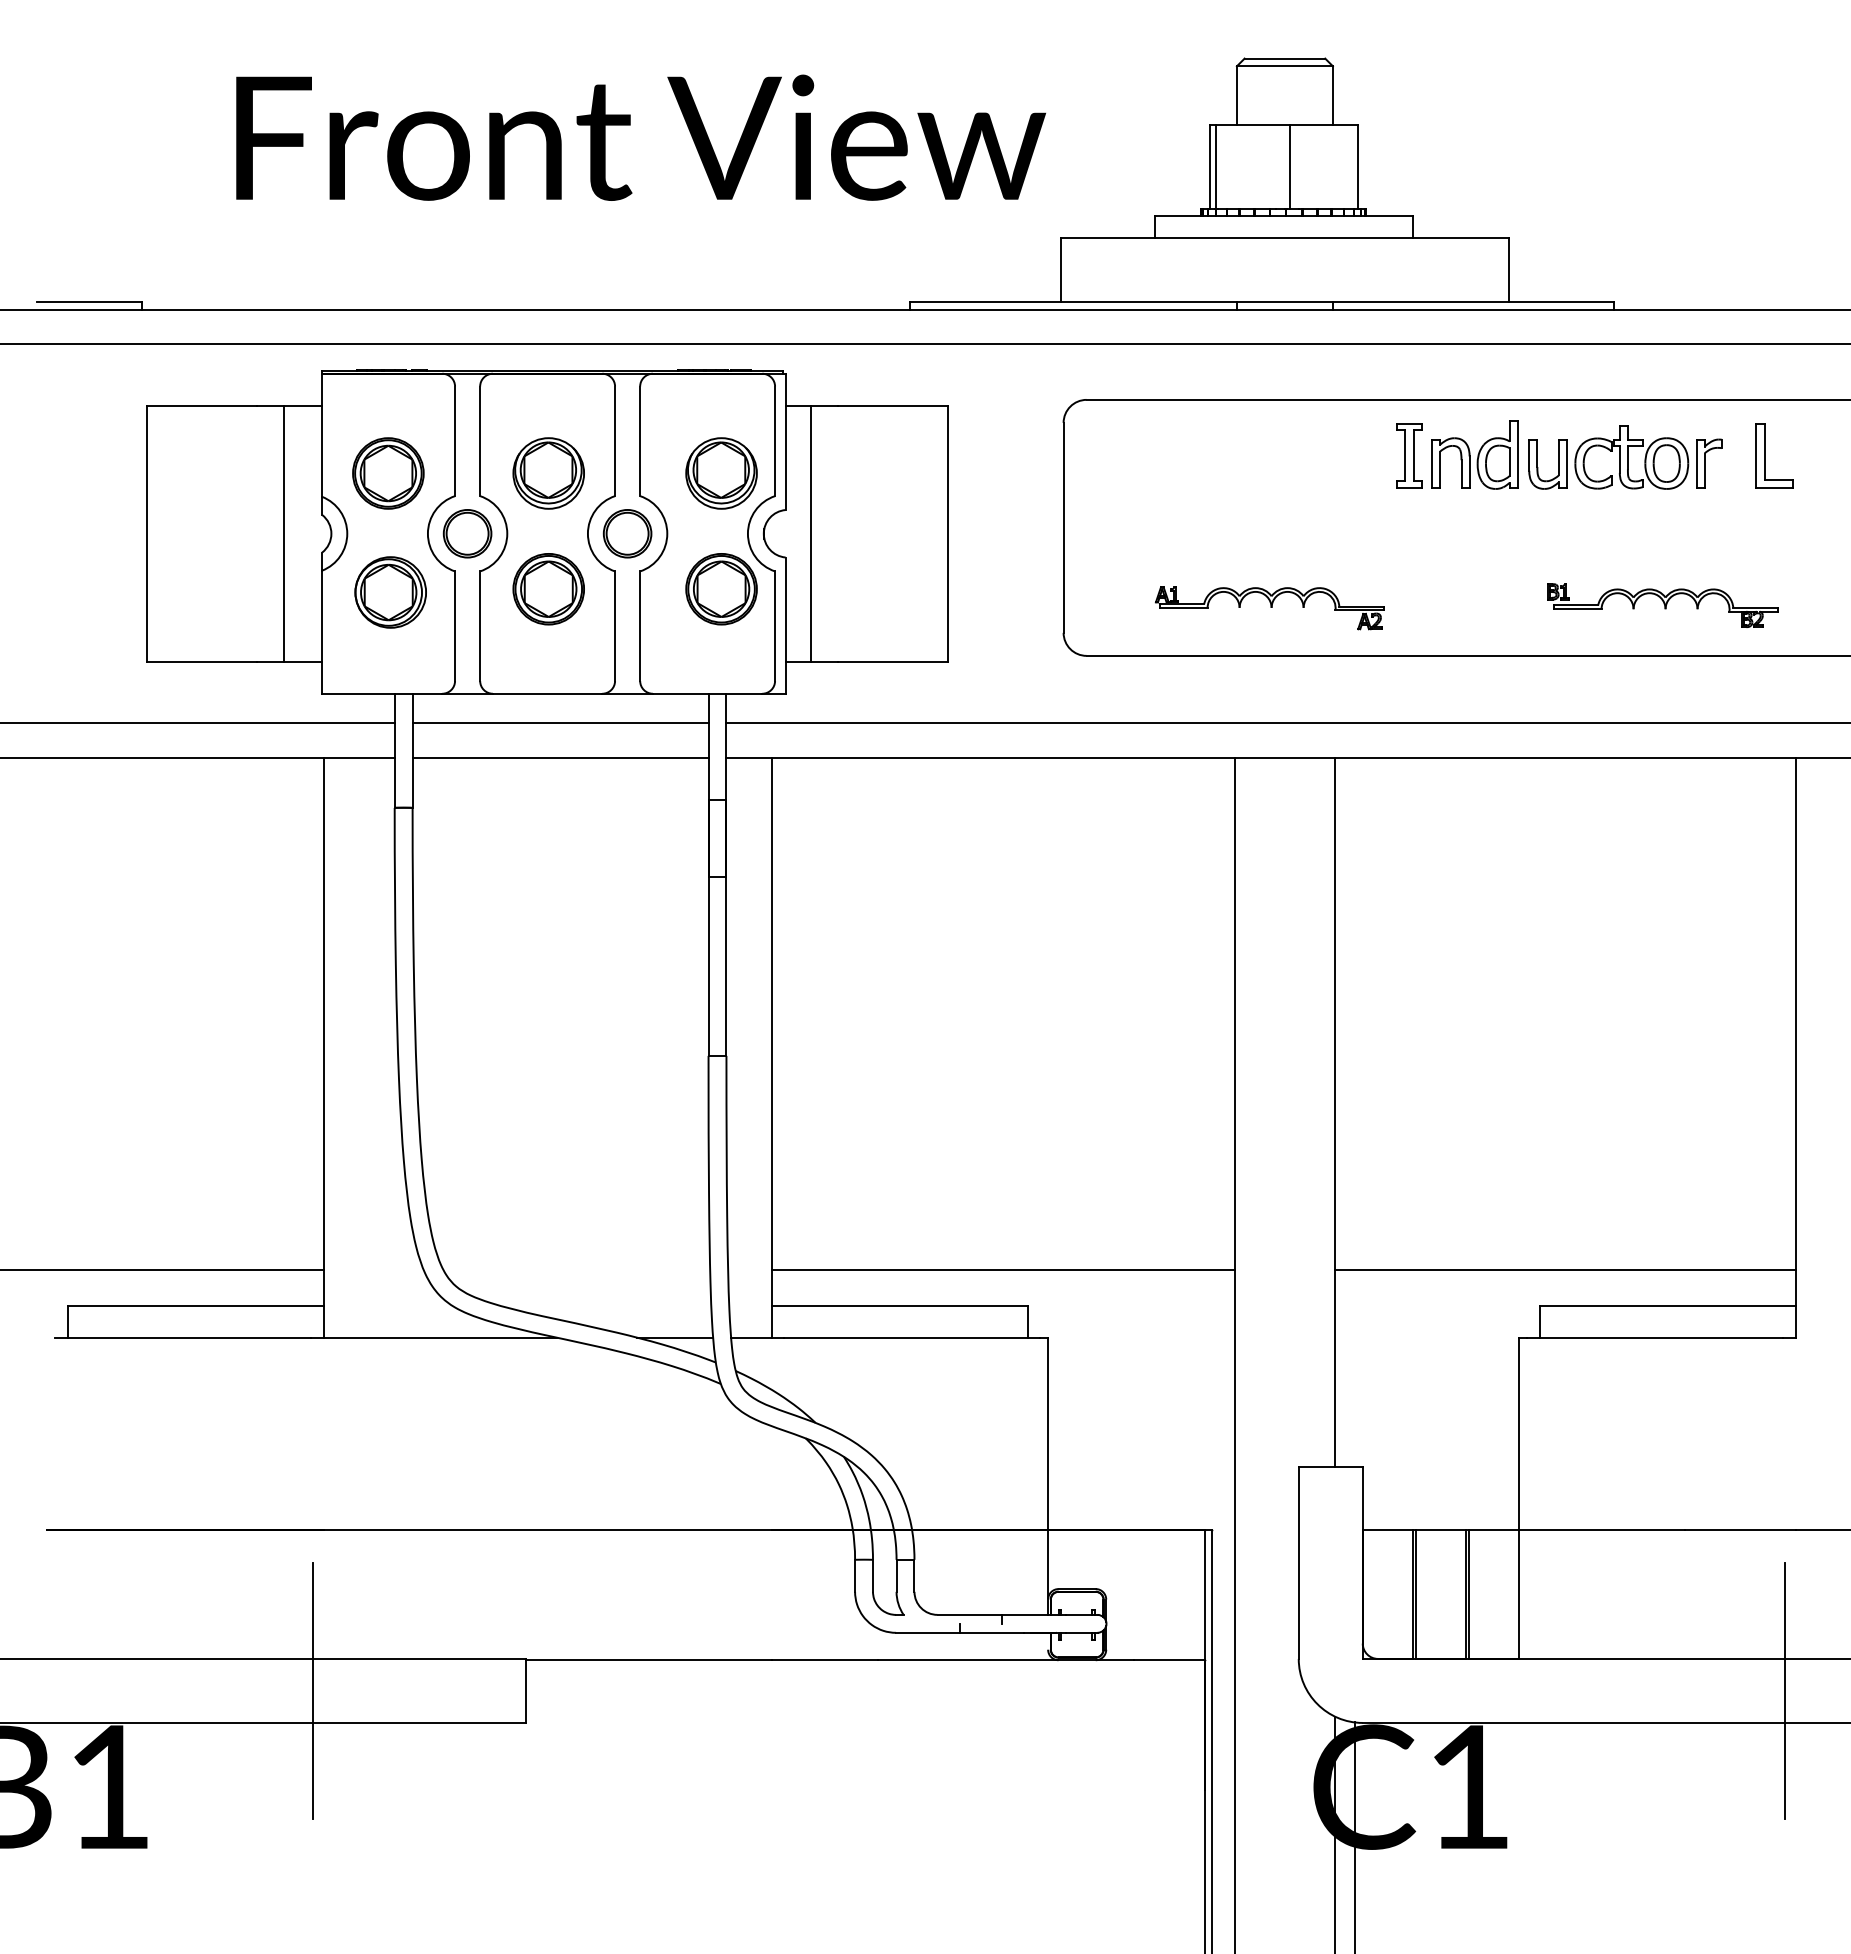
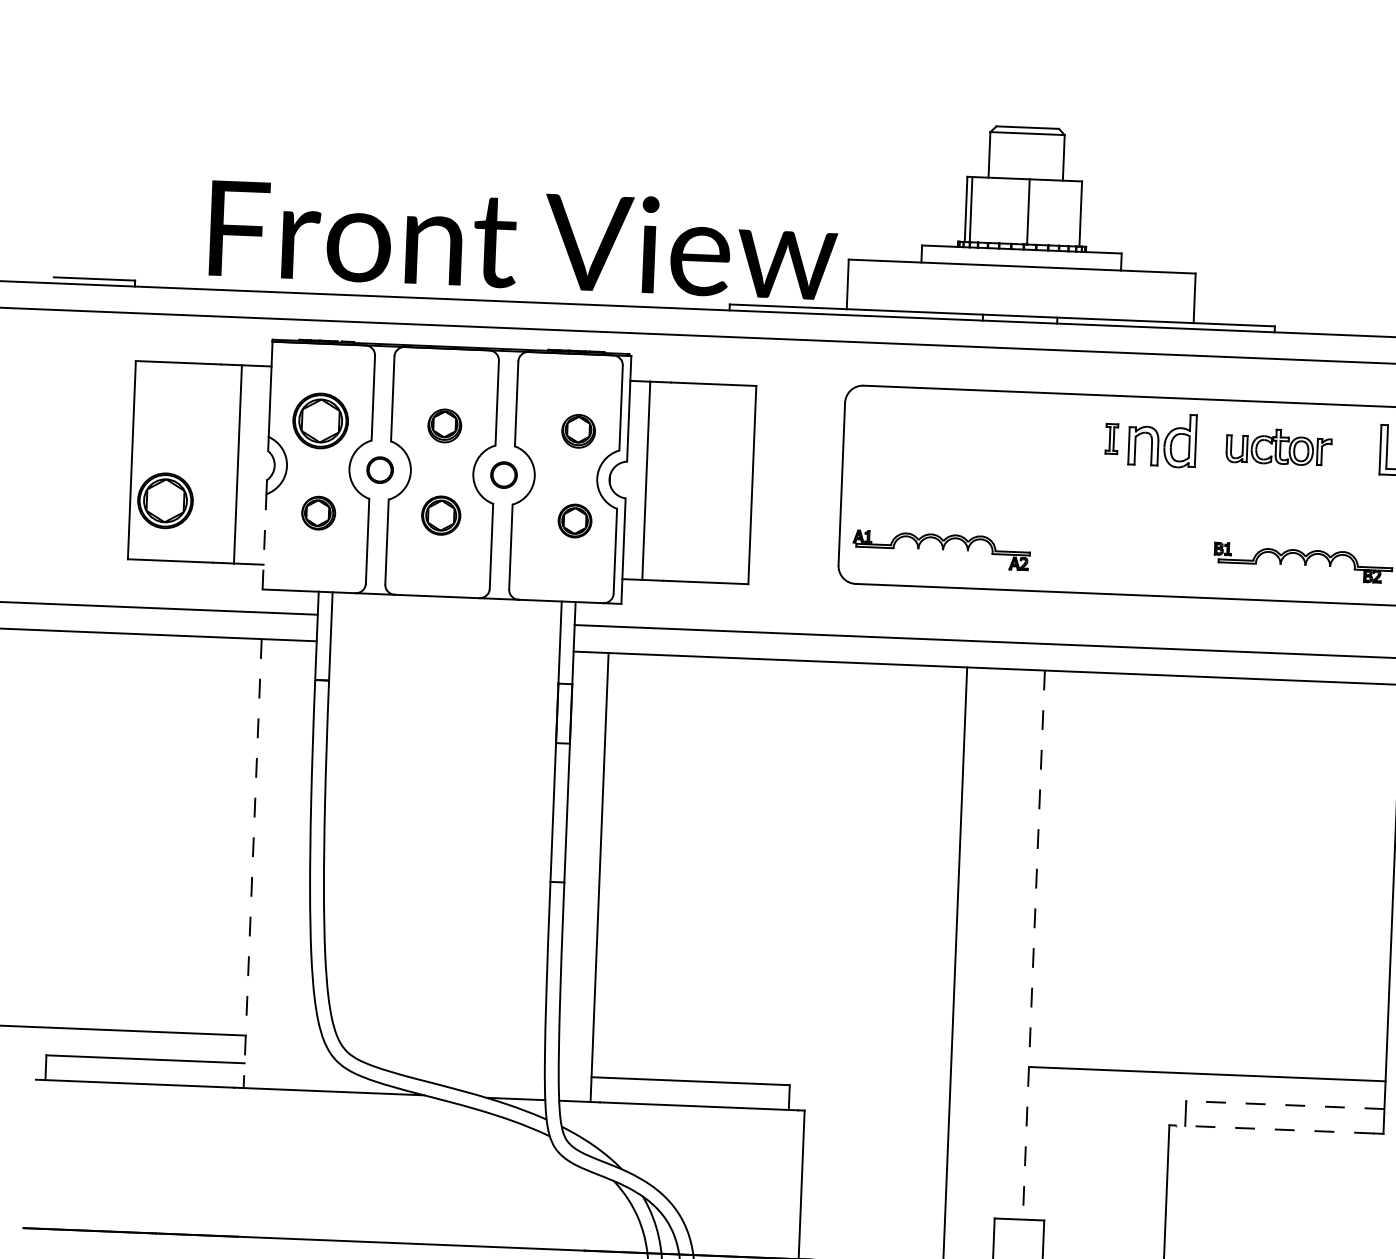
text: (641, 137) -> (524, 239), moved
part: (1409, 455) -> (1111, 438), size x0.6
part: (1625, 457) -> (1279, 447), size x0.7
part: (548, 473) -> (444, 425), size x0.6
part: (721, 473) -> (578, 431), size x0.6
part: (467, 533) -> (380, 469), size x0.7
part: (627, 533) -> (503, 474), size x0.7
part: (192, 584) -> (165, 500), added
part: (548, 589) -> (441, 515), size x0.7
part: (721, 589) -> (575, 521), size x0.6
part: (390, 592) -> (318, 513), size x0.6
part: (1269, 608) -> (941, 550), moved
line: (322, 632) -> (264, 542), solid -> dashed
line: (560, 723) -> (446, 619), removed
line: (560, 757) -> (445, 646), removed
line: (323, 1047) -> (252, 863), solid -> dashed
line: (1335, 1112) -> (1034, 945), solid -> dashed
line: (1002, 1269) -> (771, 1056), removed
line: (1667, 1305) -> (1285, 1104), solid -> dashed
line: (1654, 1337) -> (1274, 1129), solid -> dashed

